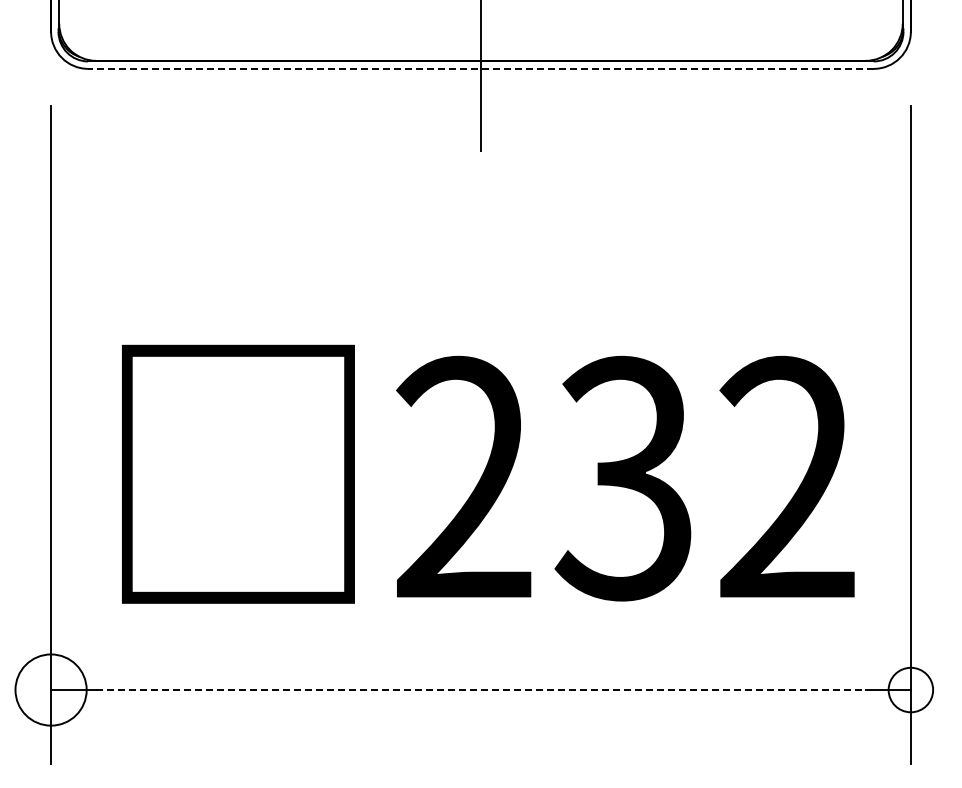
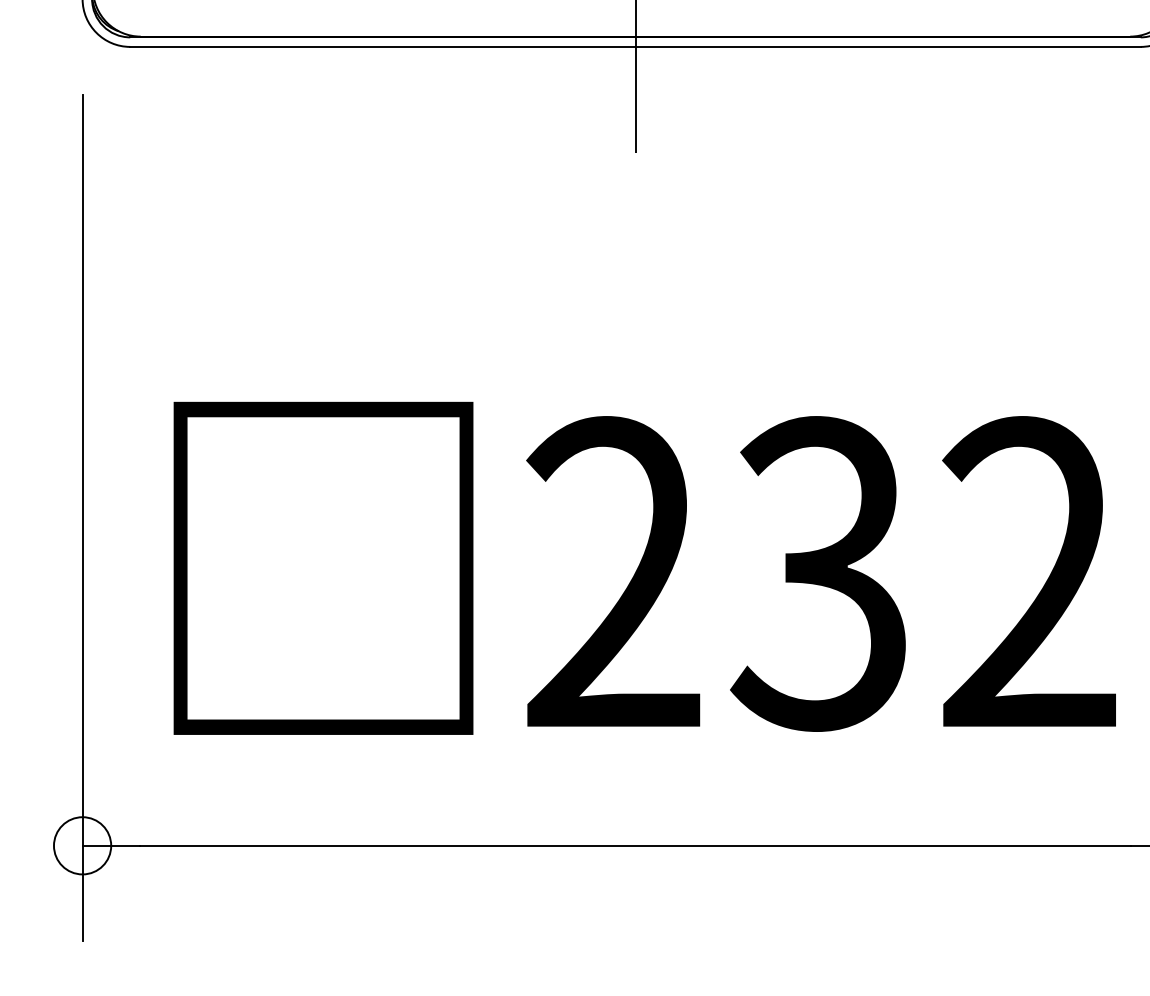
line: (480, 68) -> (634, 46), dashed -> solid
circle: (50, 689) -> (81, 845), size x0.62
line: (481, 690) -> (636, 846), dashed -> solid

